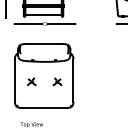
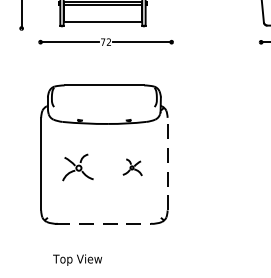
line: (73, 79) -> (167, 162), solid -> dashed
part: (31, 81) -> (76, 166), size x1.6
line: (44, 108) -> (105, 224), solid -> dashed

